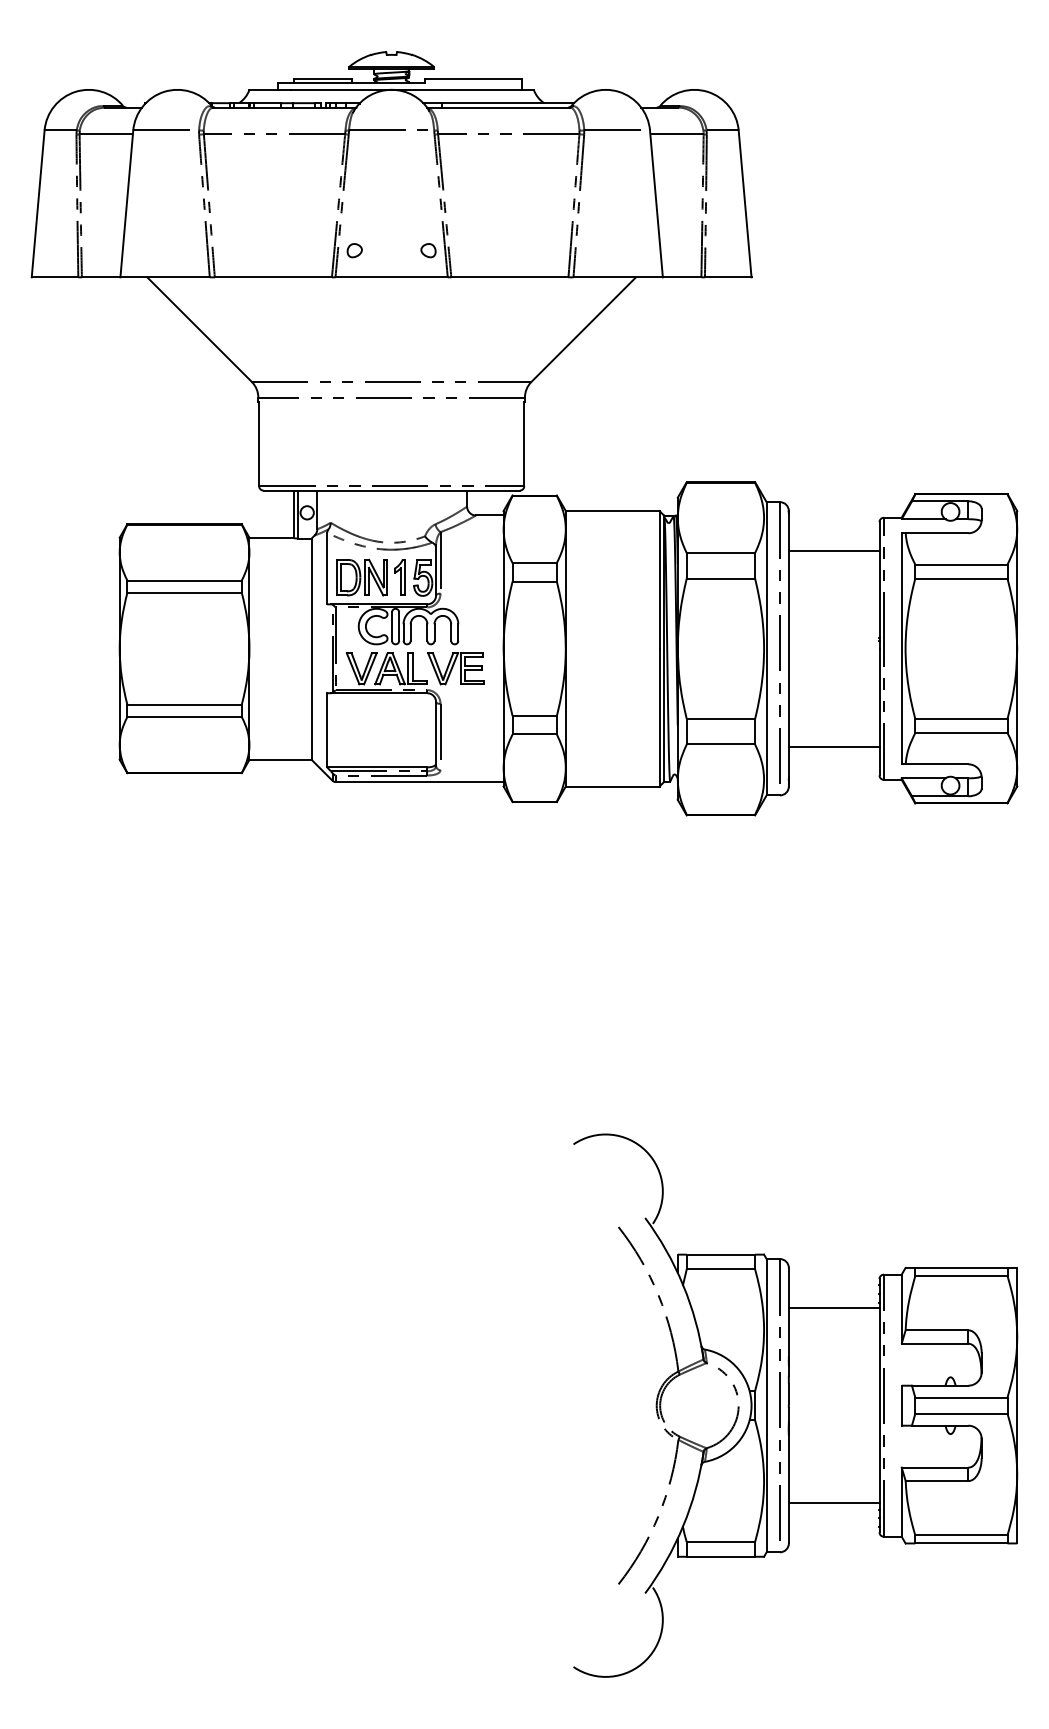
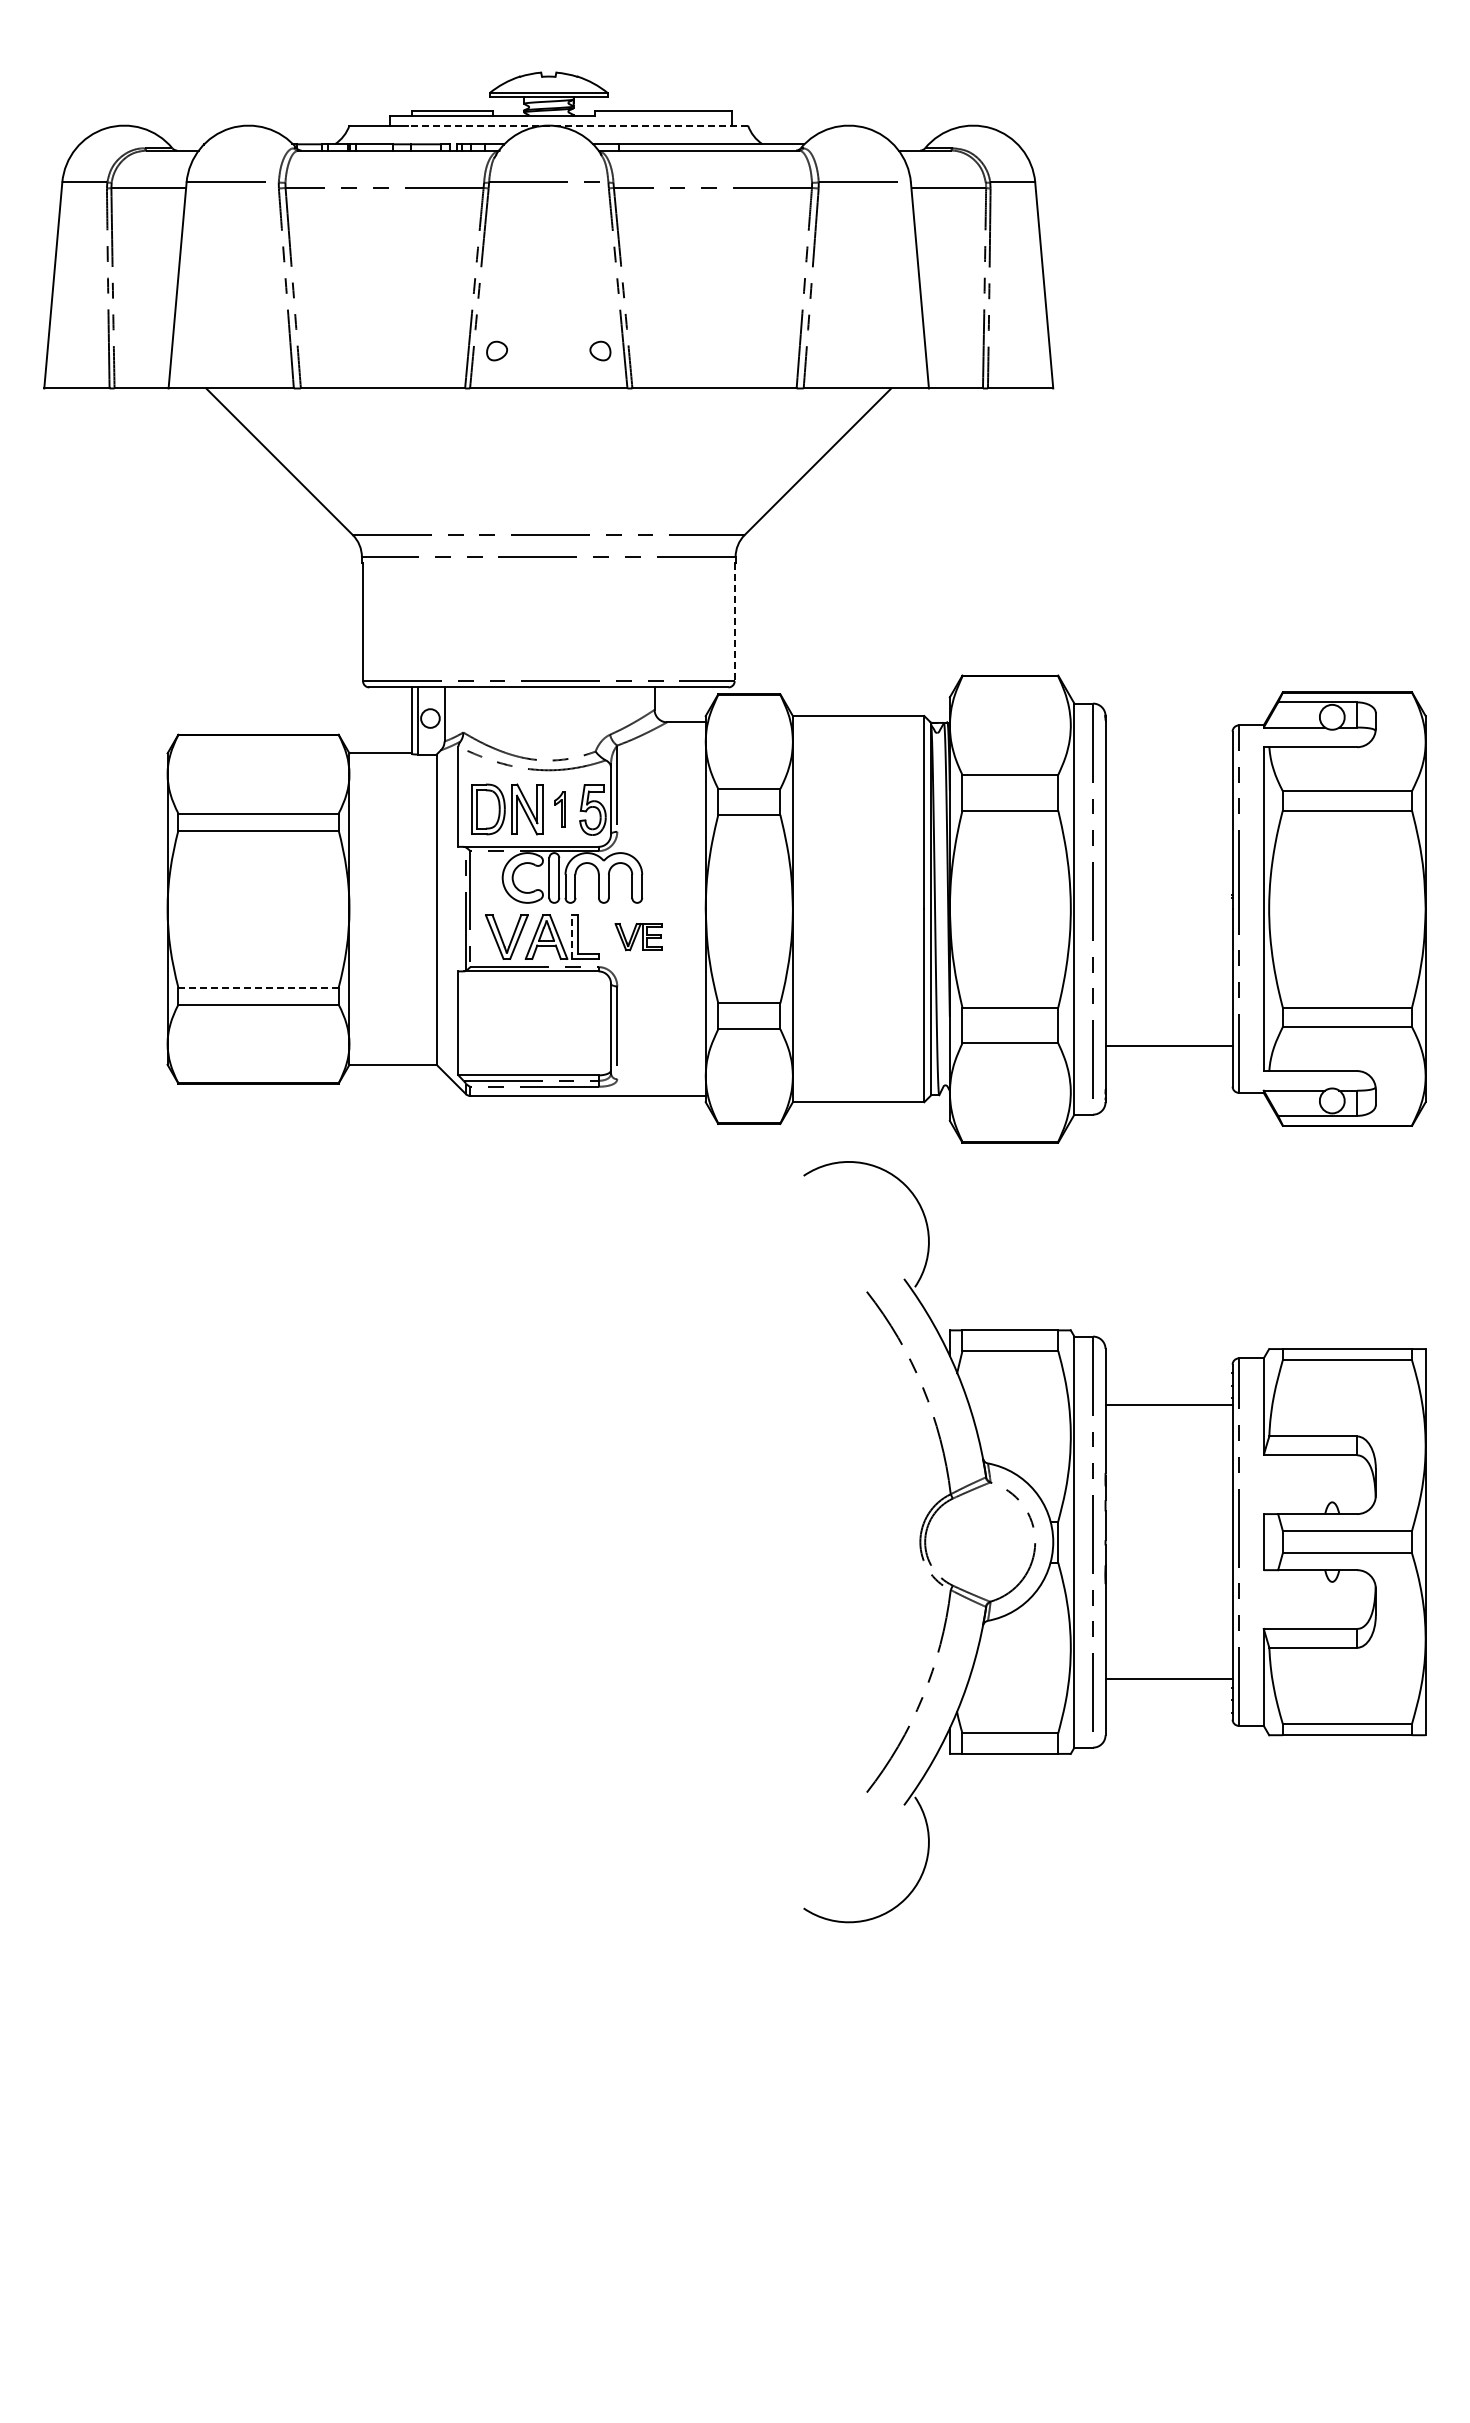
line: (412, 89) -> (577, 125), solid -> dashed
line: (524, 444) -> (734, 622), solid -> dashed
line: (833, 551) -> (1168, 772), removed
part: (399, 577) -> (559, 809), size x0.7
part: (455, 668) -> (638, 936), size x0.6
line: (408, 669) -> (572, 937), solid -> dashed
line: (184, 704) -> (258, 987), solid -> dashed
part: (795, 1405) -> (1114, 1542), moved

